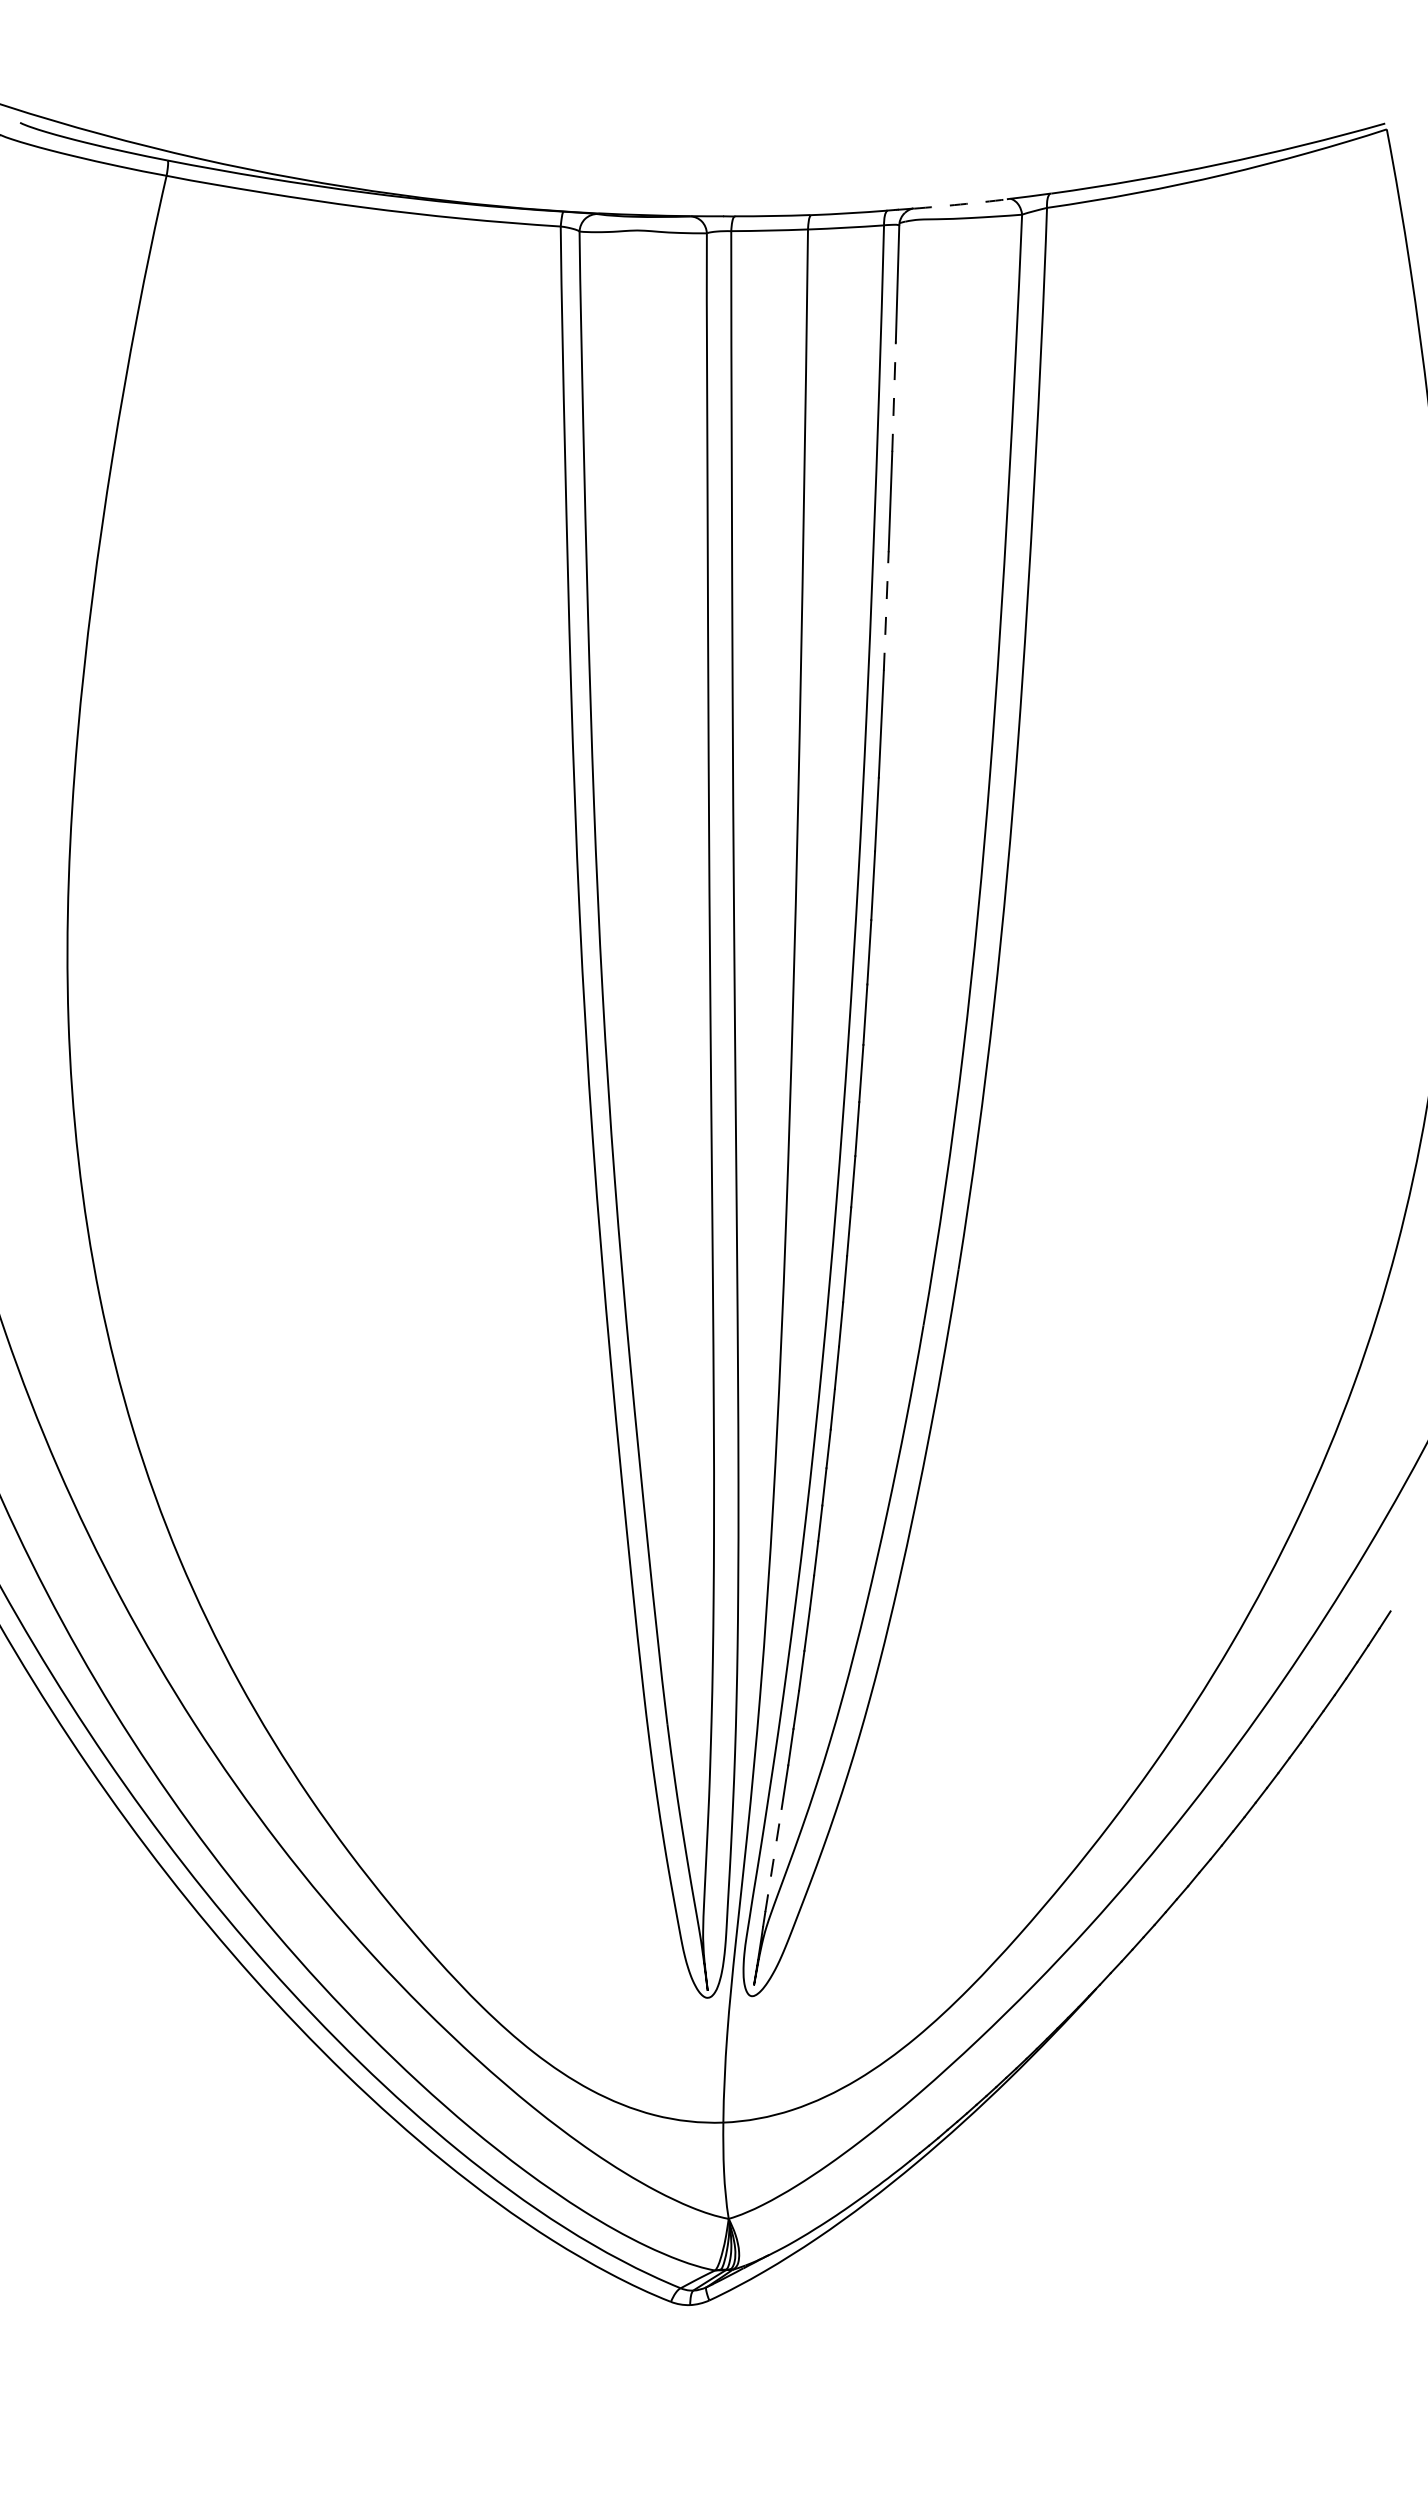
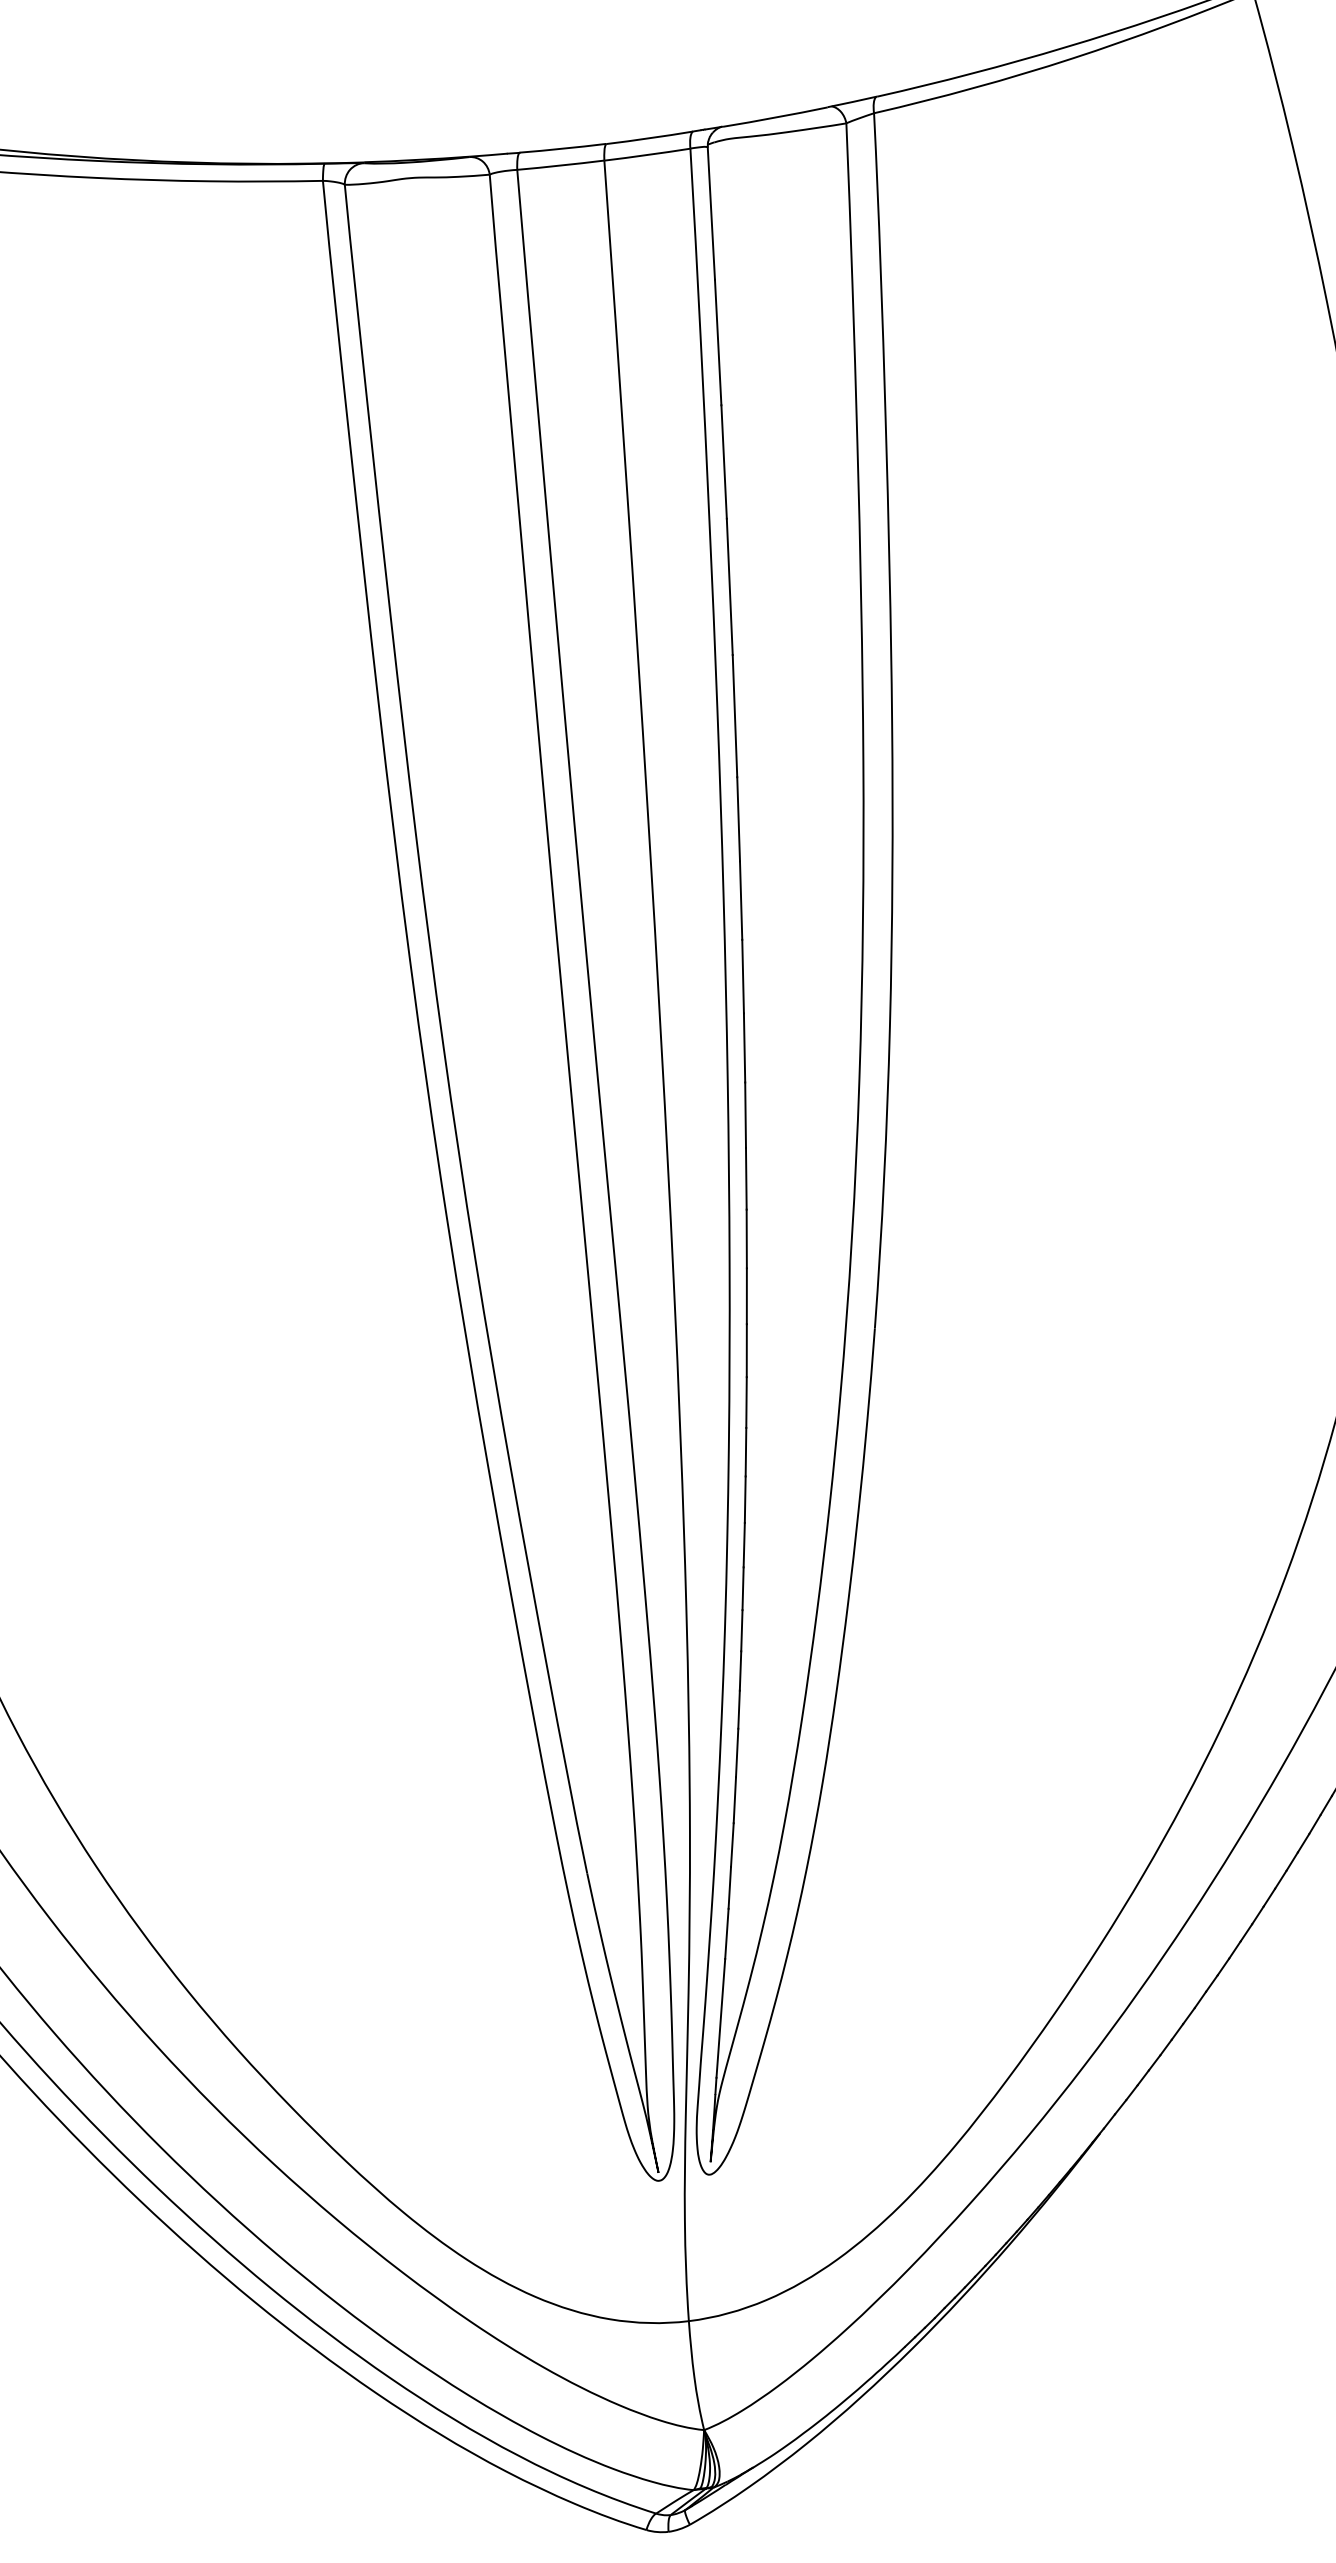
arc: (960, 204) -> (775, 117), dashed -> solid
line: (894, 396) -> (718, 342), dashed -> solid
line: (886, 611) -> (730, 587), dashed -> solid
line: (773, 1860) -> (720, 2018), dashed -> solid

